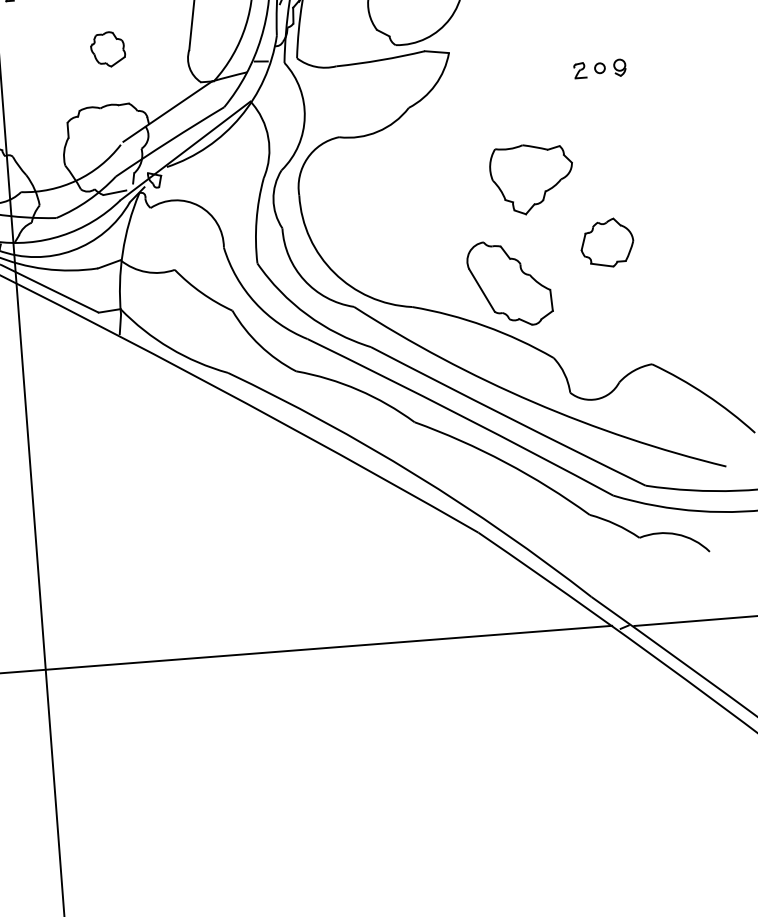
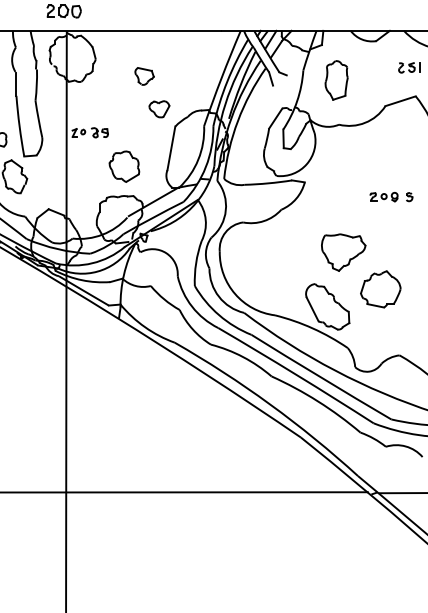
part: (108, 49) -> (124, 166), size x1.67
part: (647, 66) -> (409, 197), added
part: (606, 243) -> (380, 289), size x1.43

